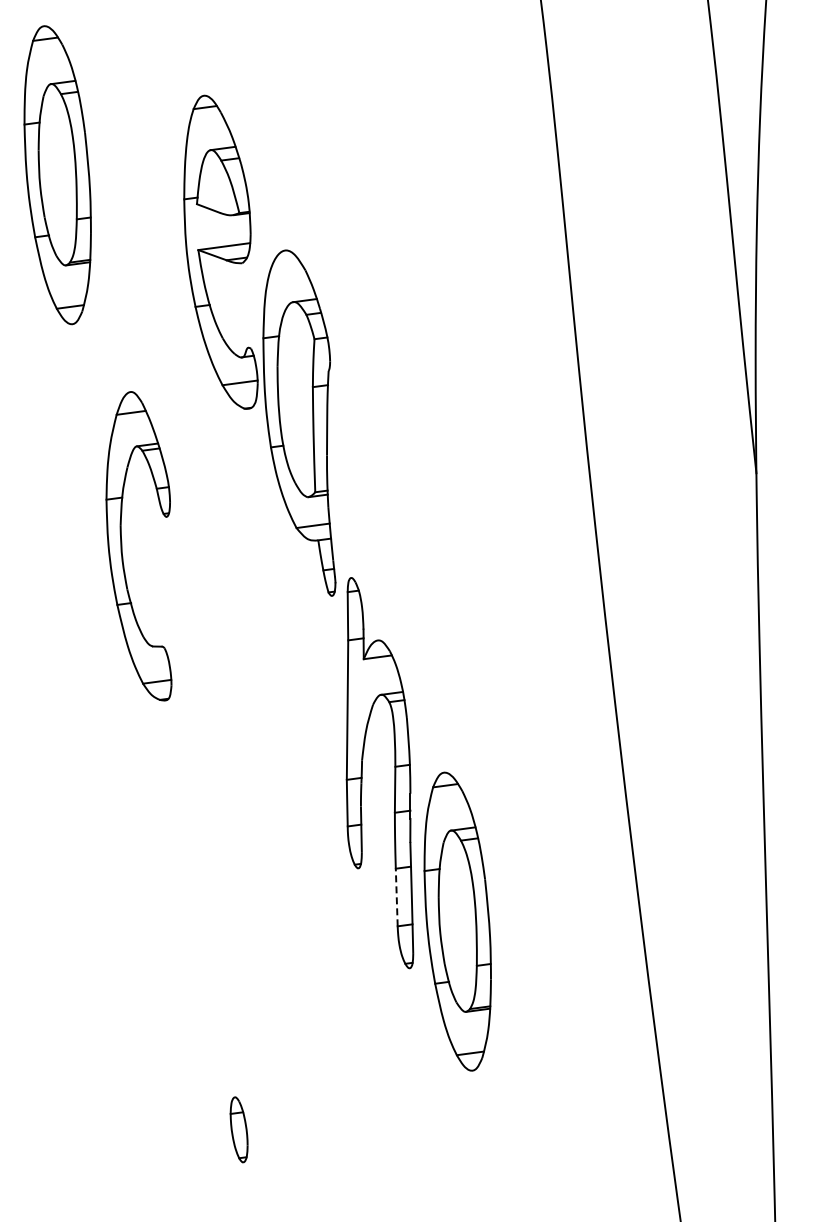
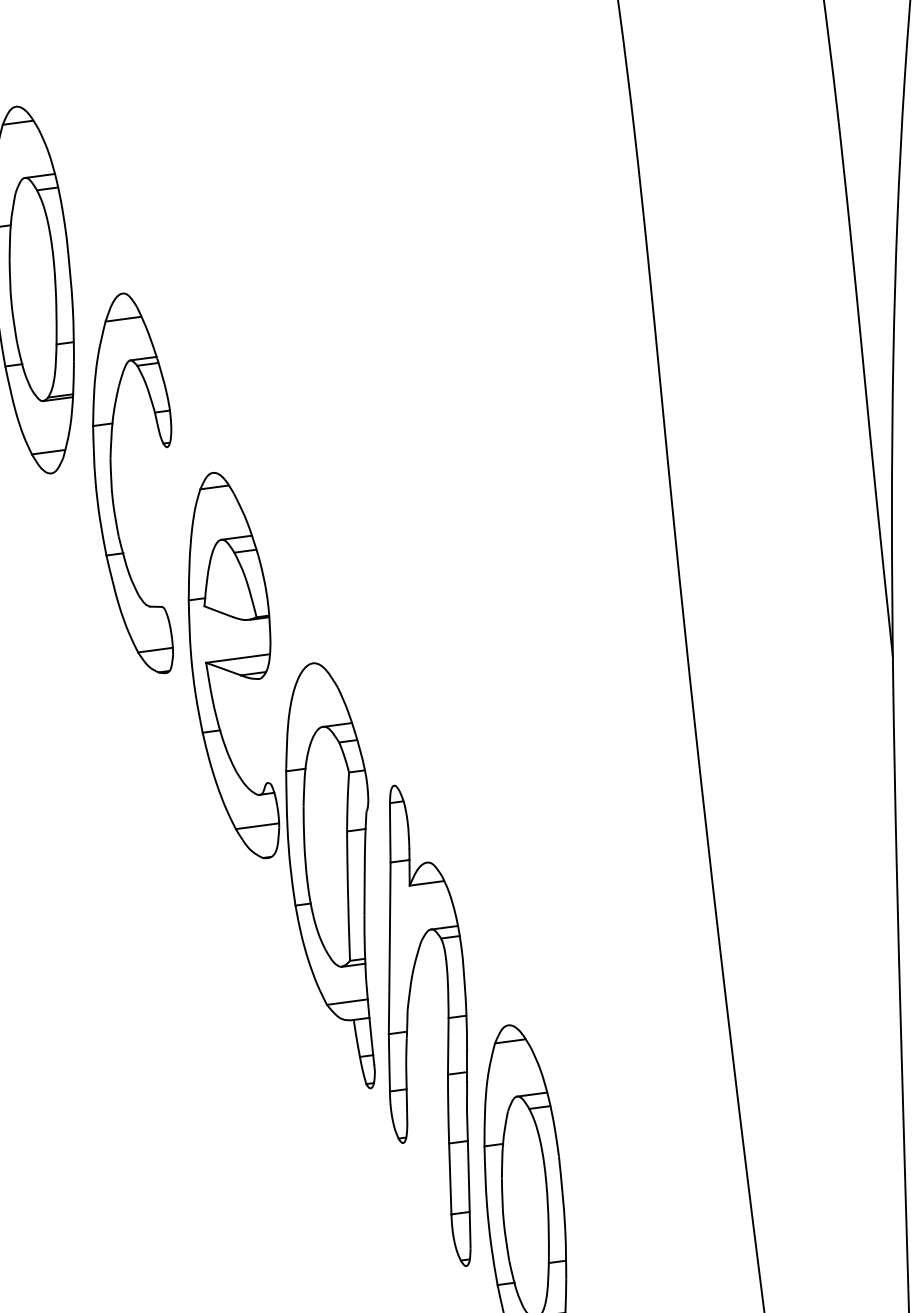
part: (259, 345) -> (281, 780), moved
part: (122, 546) -> (112, 483), moved
line: (396, 897) -> (449, 1178), dashed -> solid

